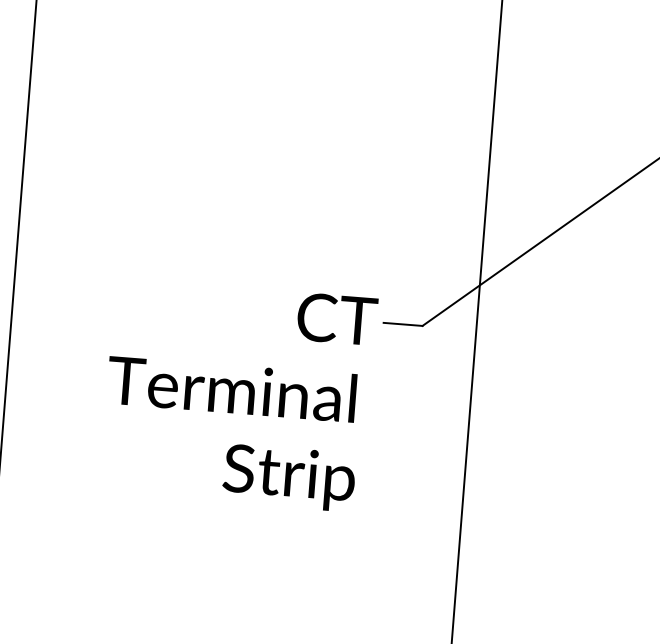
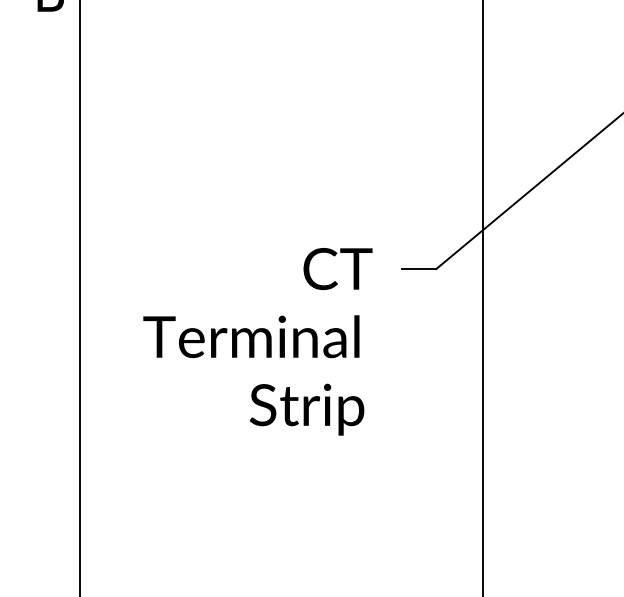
text: (238, 395) -> (257, 341), moved

